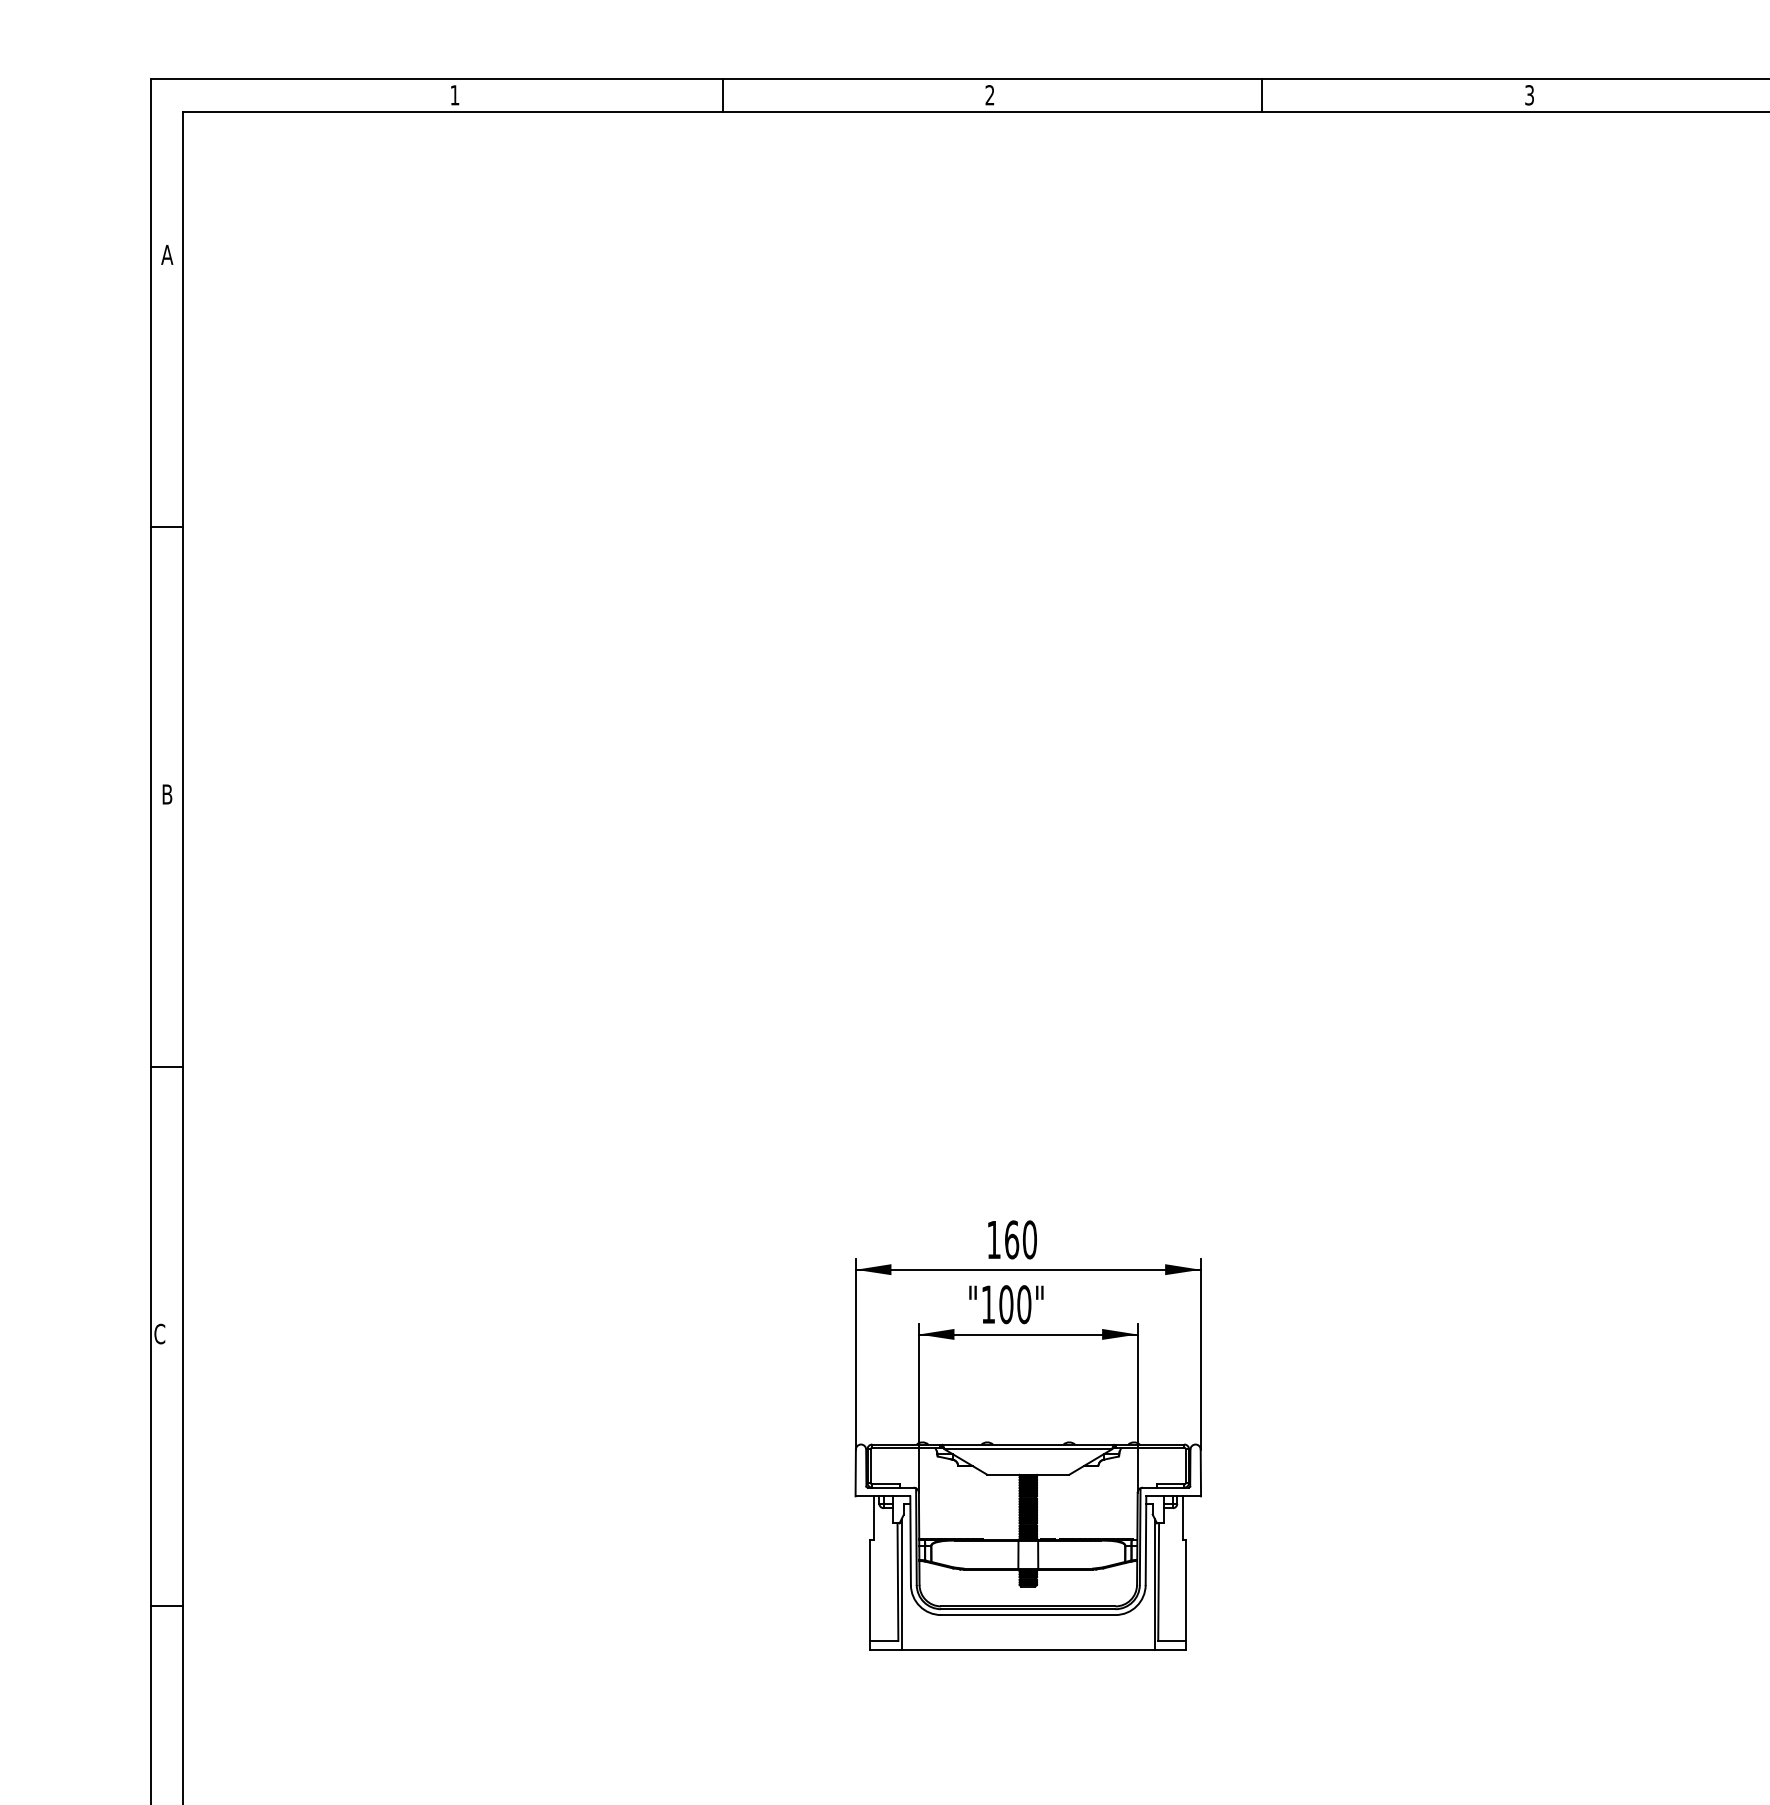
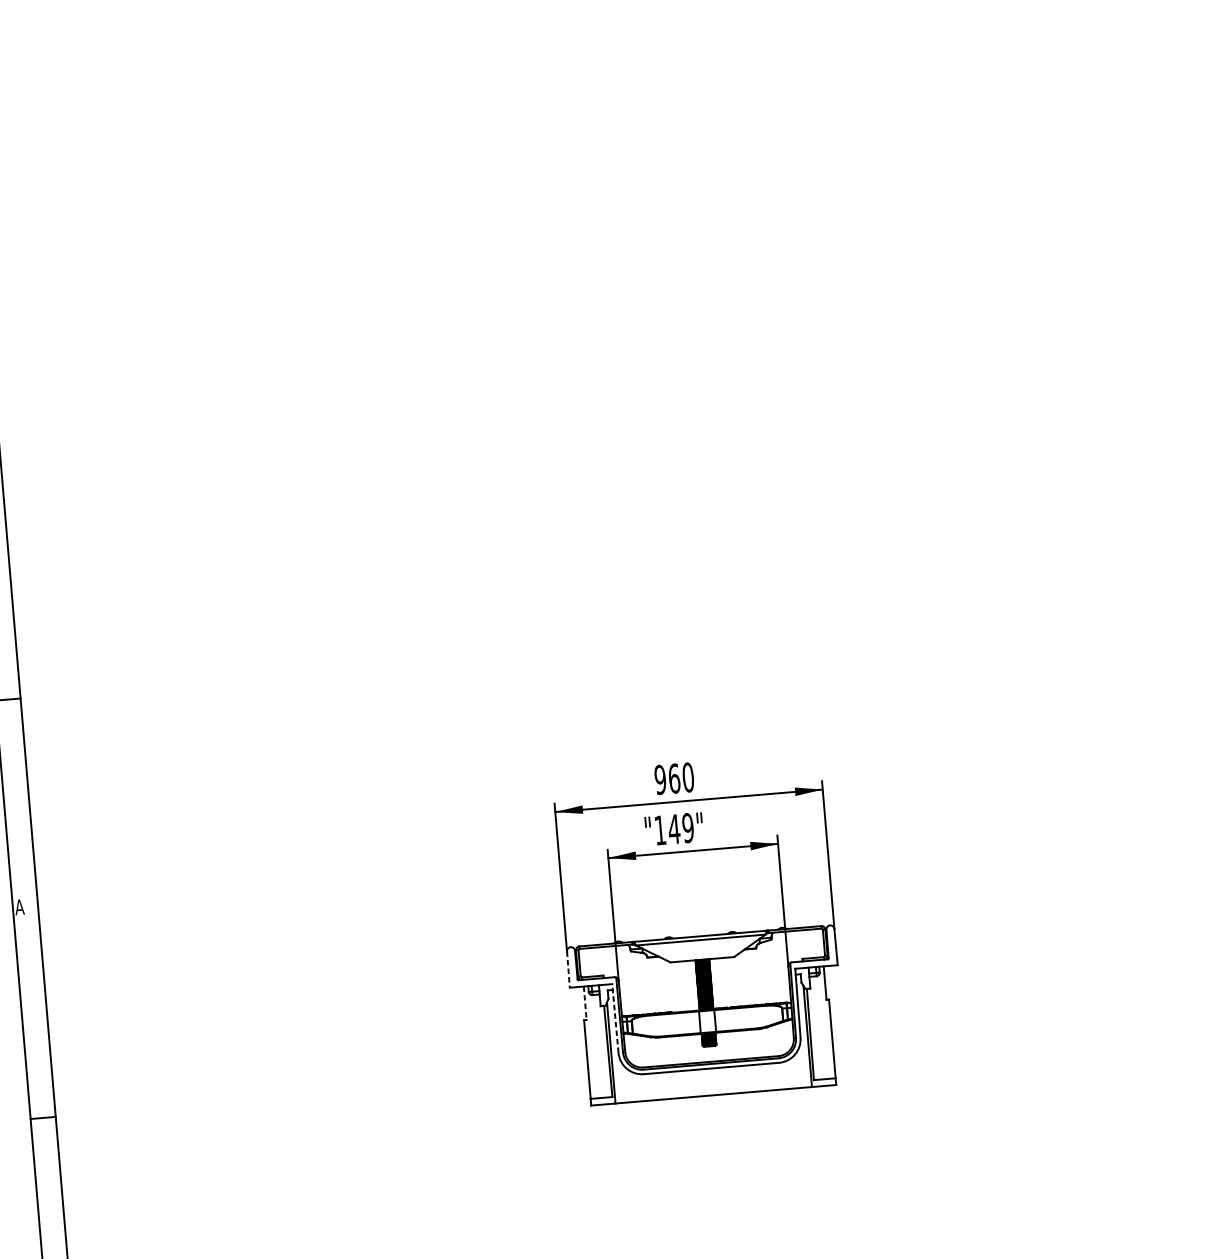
text: (993, 1239) -> (660, 779), 160 -> 960
text: (1014, 1304) -> (680, 828), "100" -> "149"
text: (159, 1333) -> (19, 906), C -> A
line: (855, 1473) -> (568, 970), solid -> dashed
line: (873, 1517) -> (585, 1002), solid -> dashed
line: (910, 1540) -> (615, 1018), solid -> dashed

